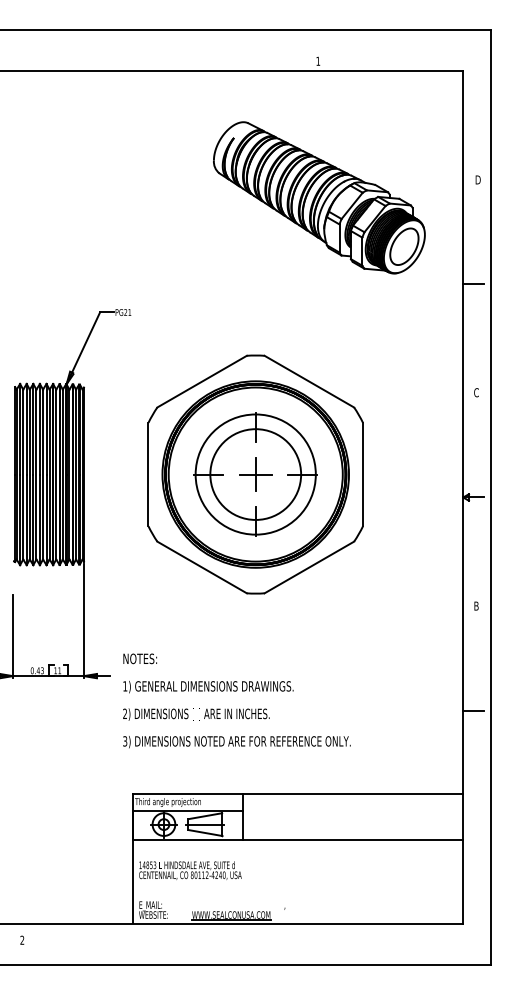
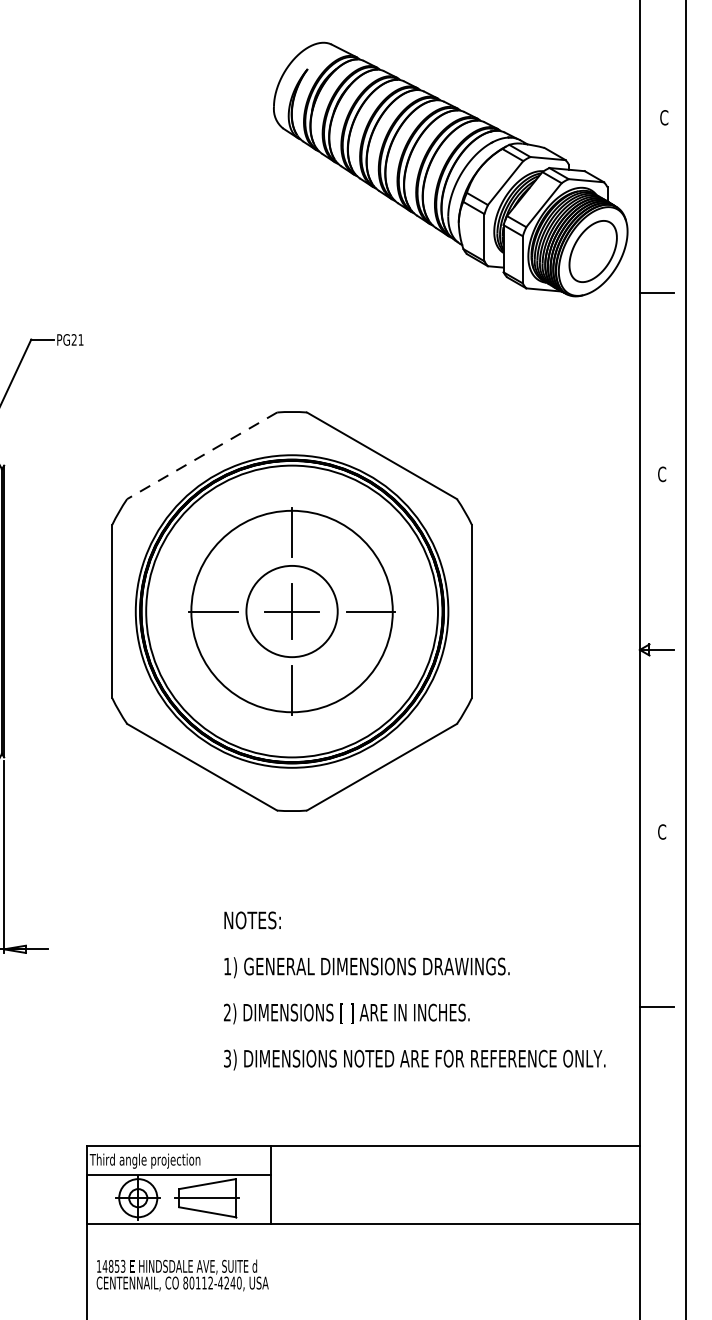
text: (477, 179) -> (663, 116), D -> C
part: (319, 197) -> (450, 168), moved
line: (202, 381) -> (202, 455), solid -> dashed
circle: (255, 474) -> (291, 611), size x0.6
text: (476, 605) -> (662, 830), B -> C
text: (236, 700) -> (414, 990), moved

